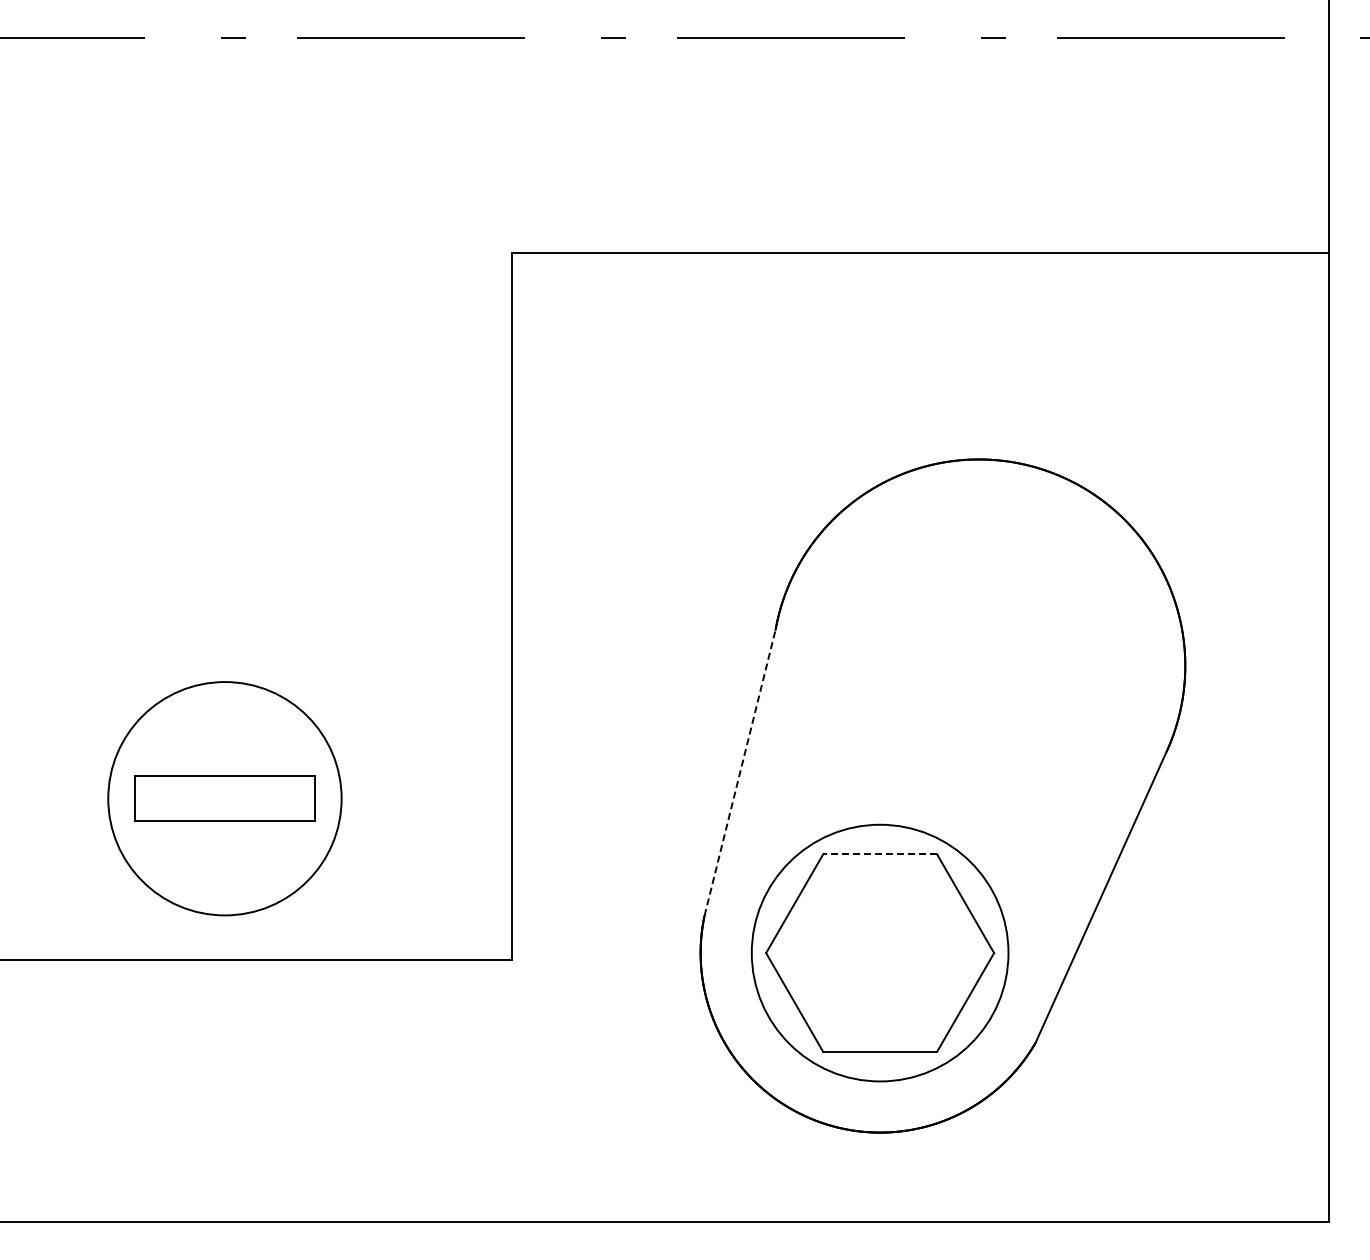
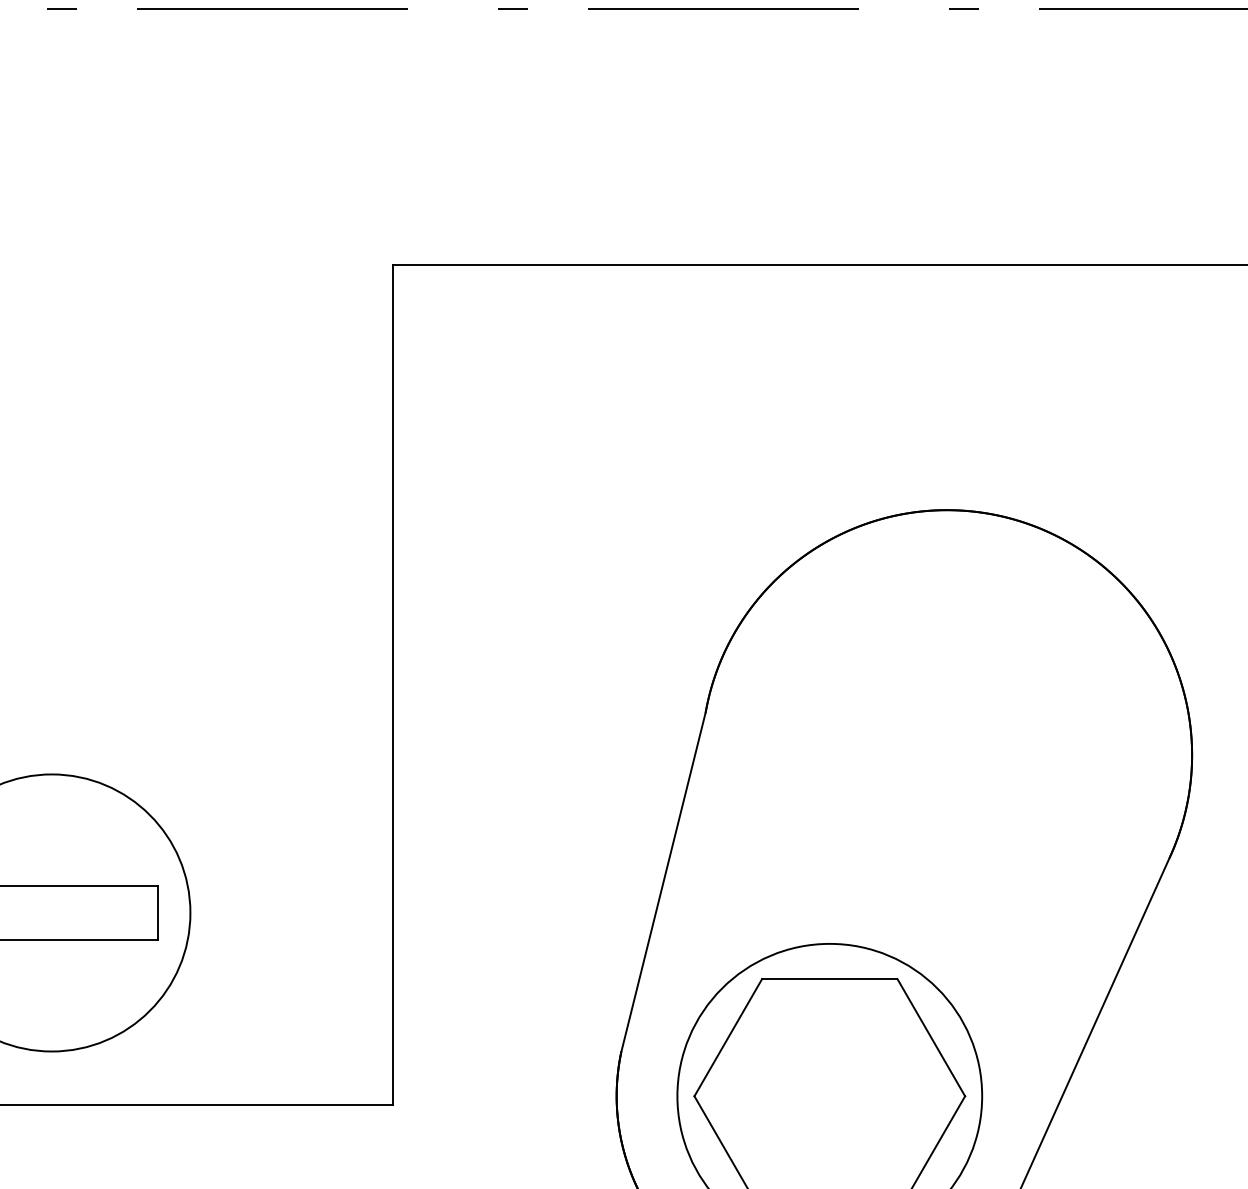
line: (740, 772) -> (664, 881), dashed -> solid
line: (880, 854) -> (830, 979), dashed -> solid

